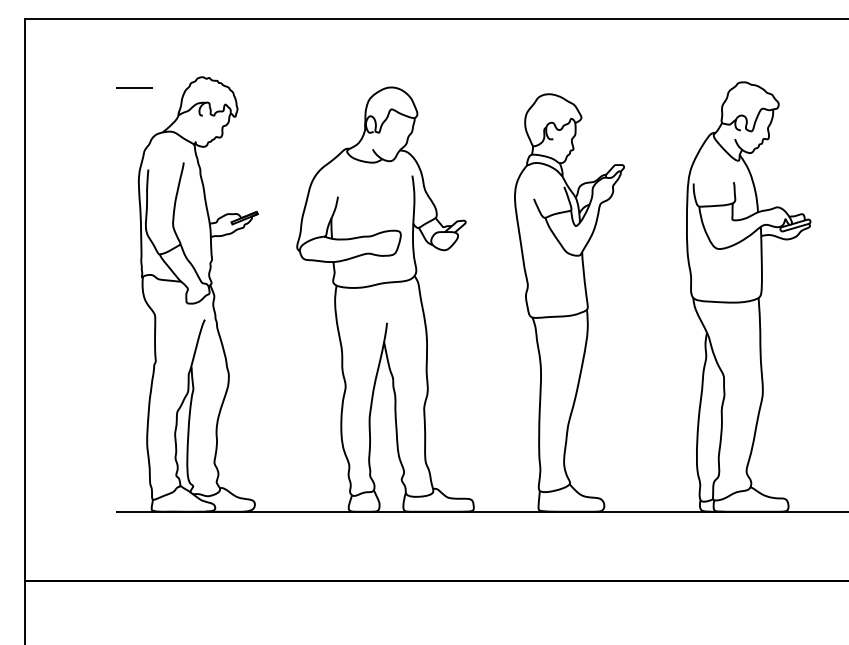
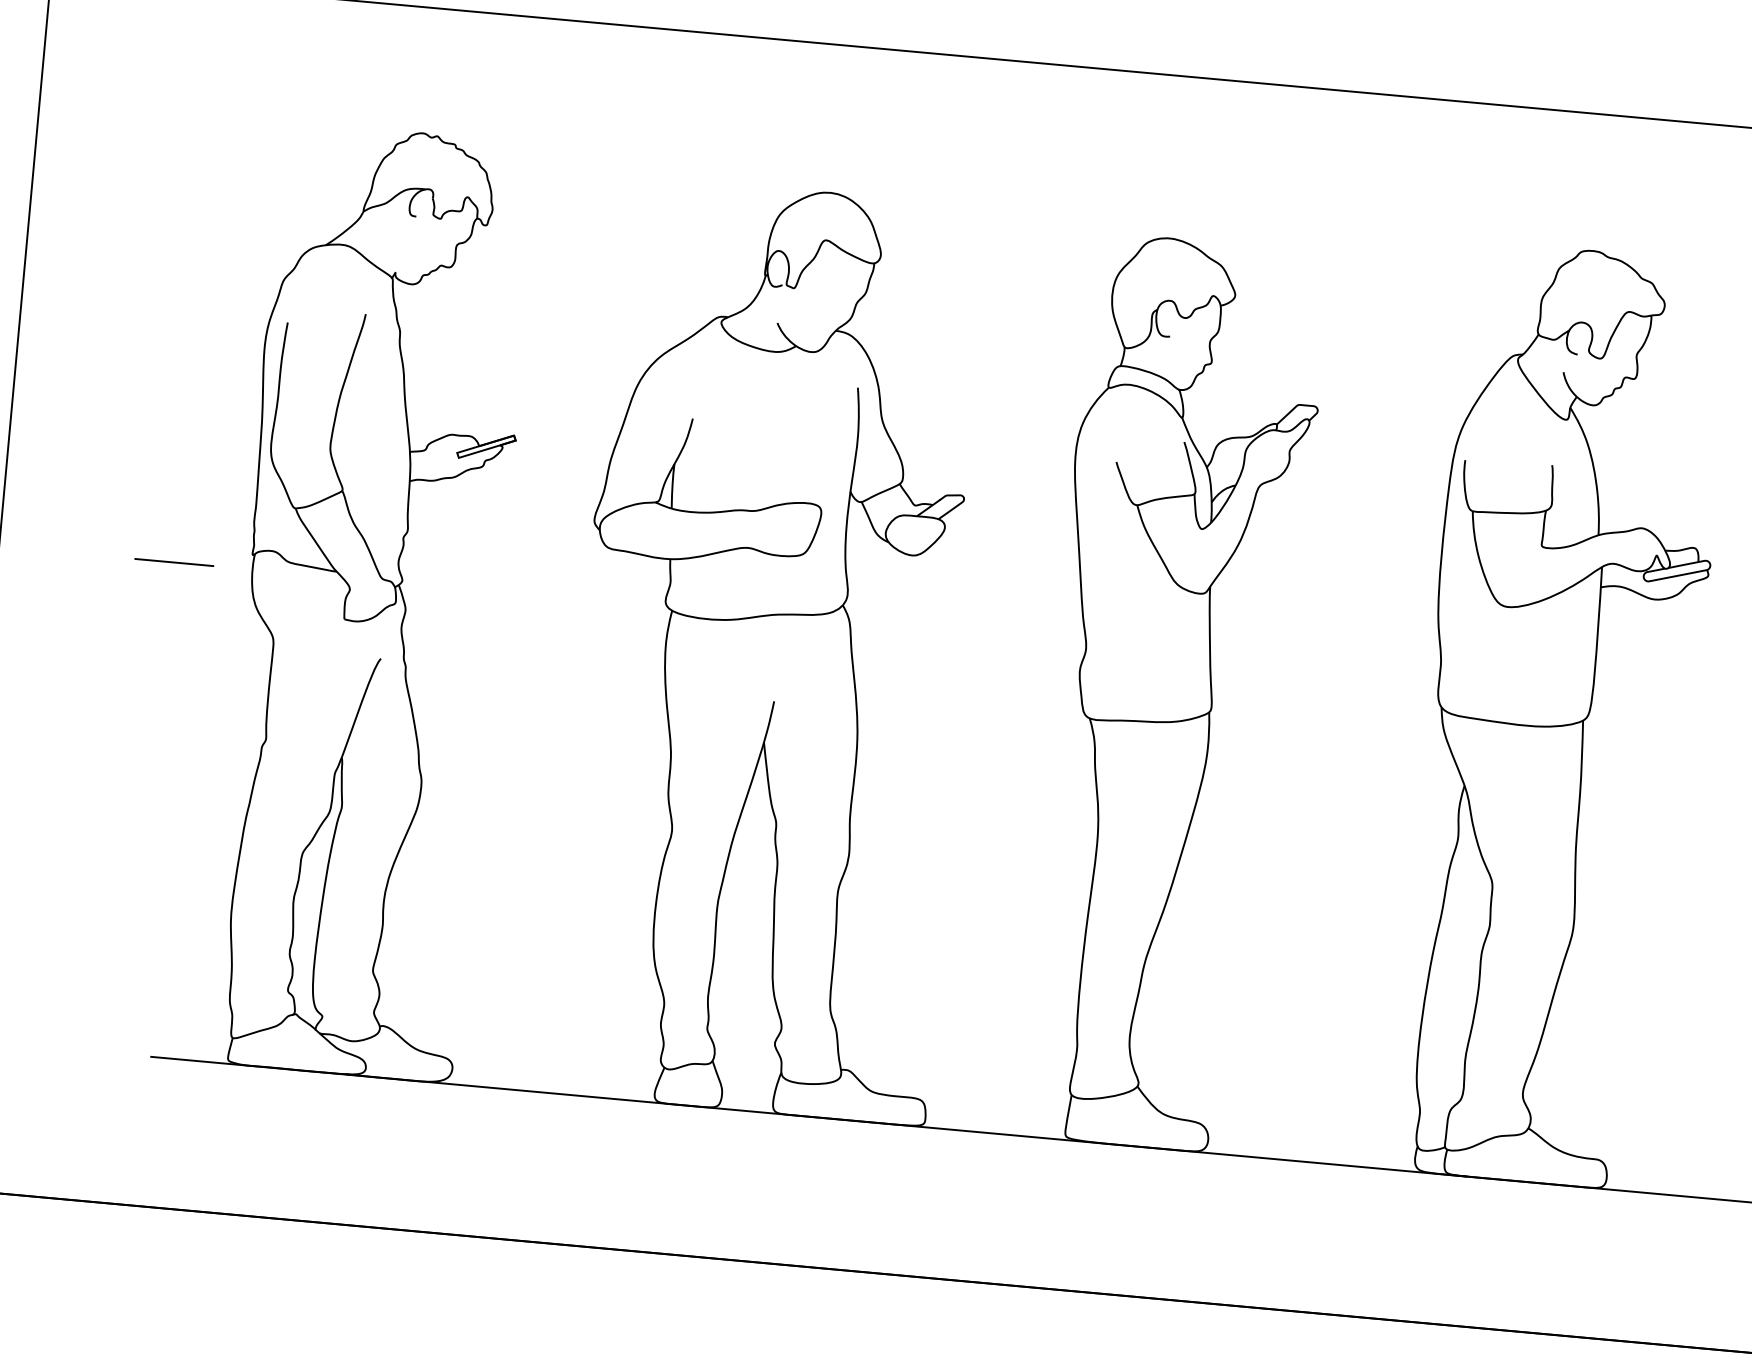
line: (134, 87) -> (174, 560), moved

